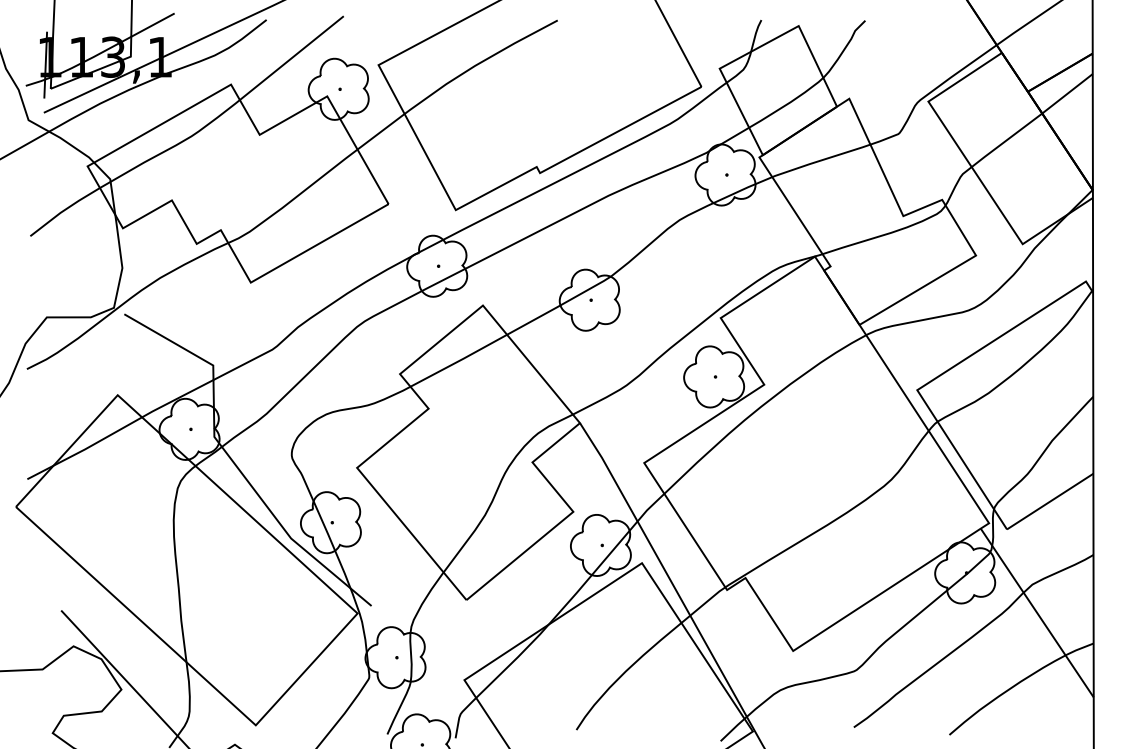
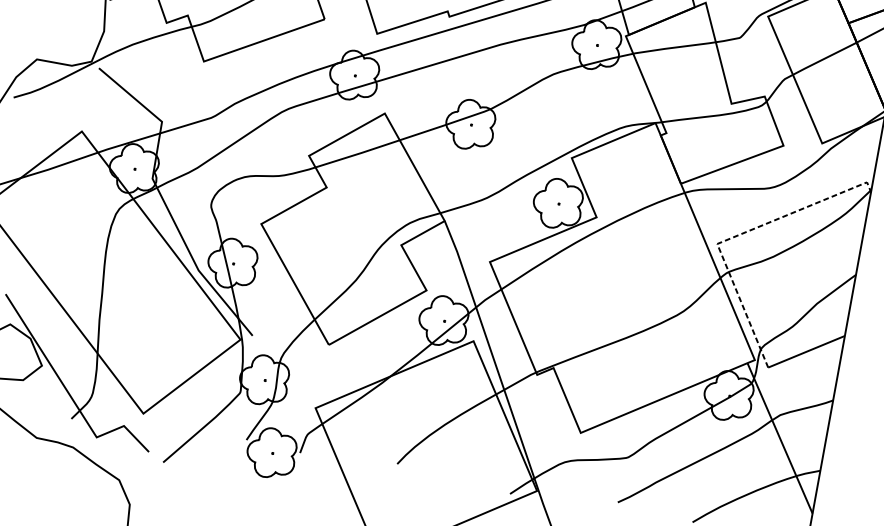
line: (938, 376) -> (736, 236), solid -> dashed

